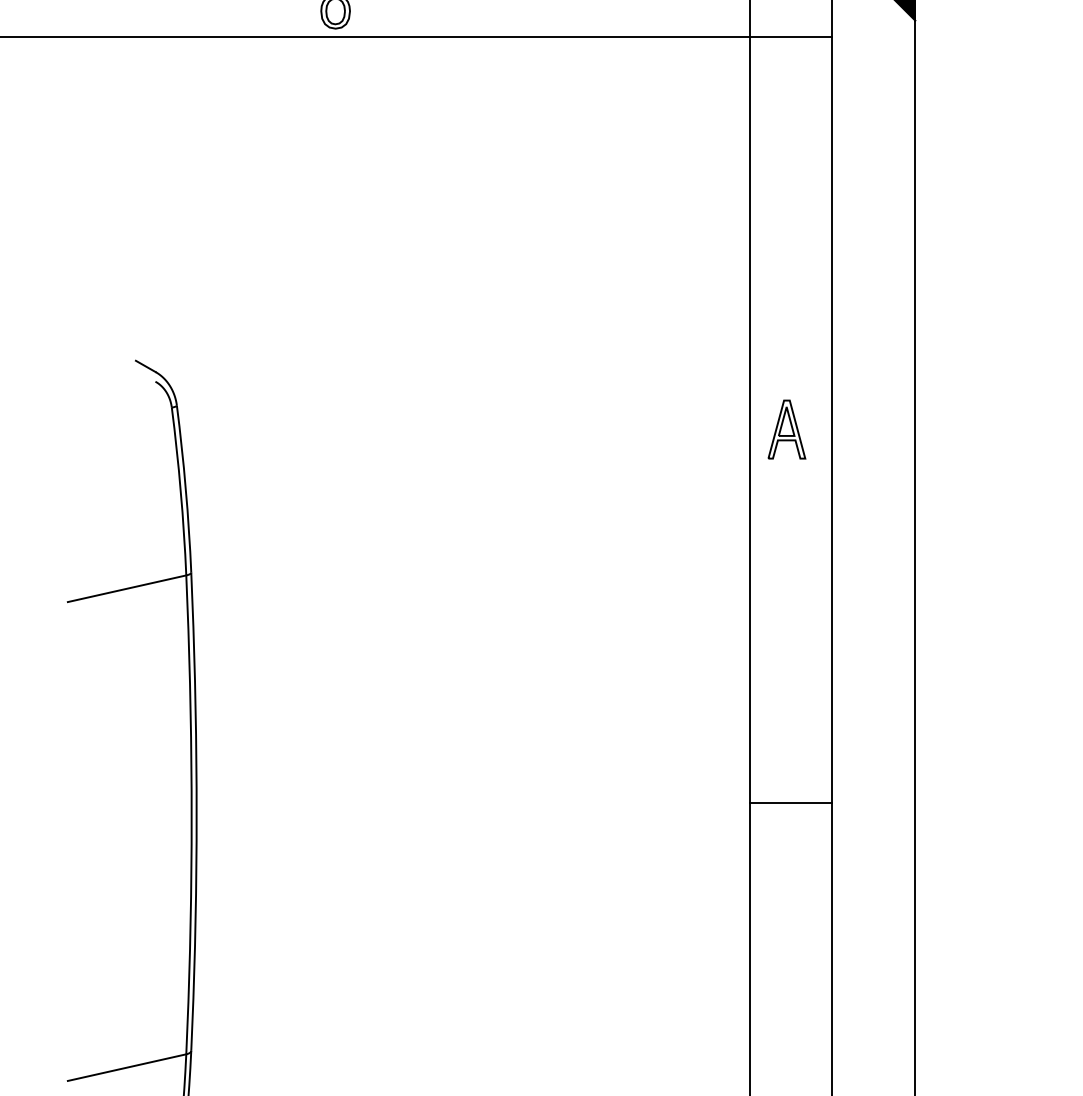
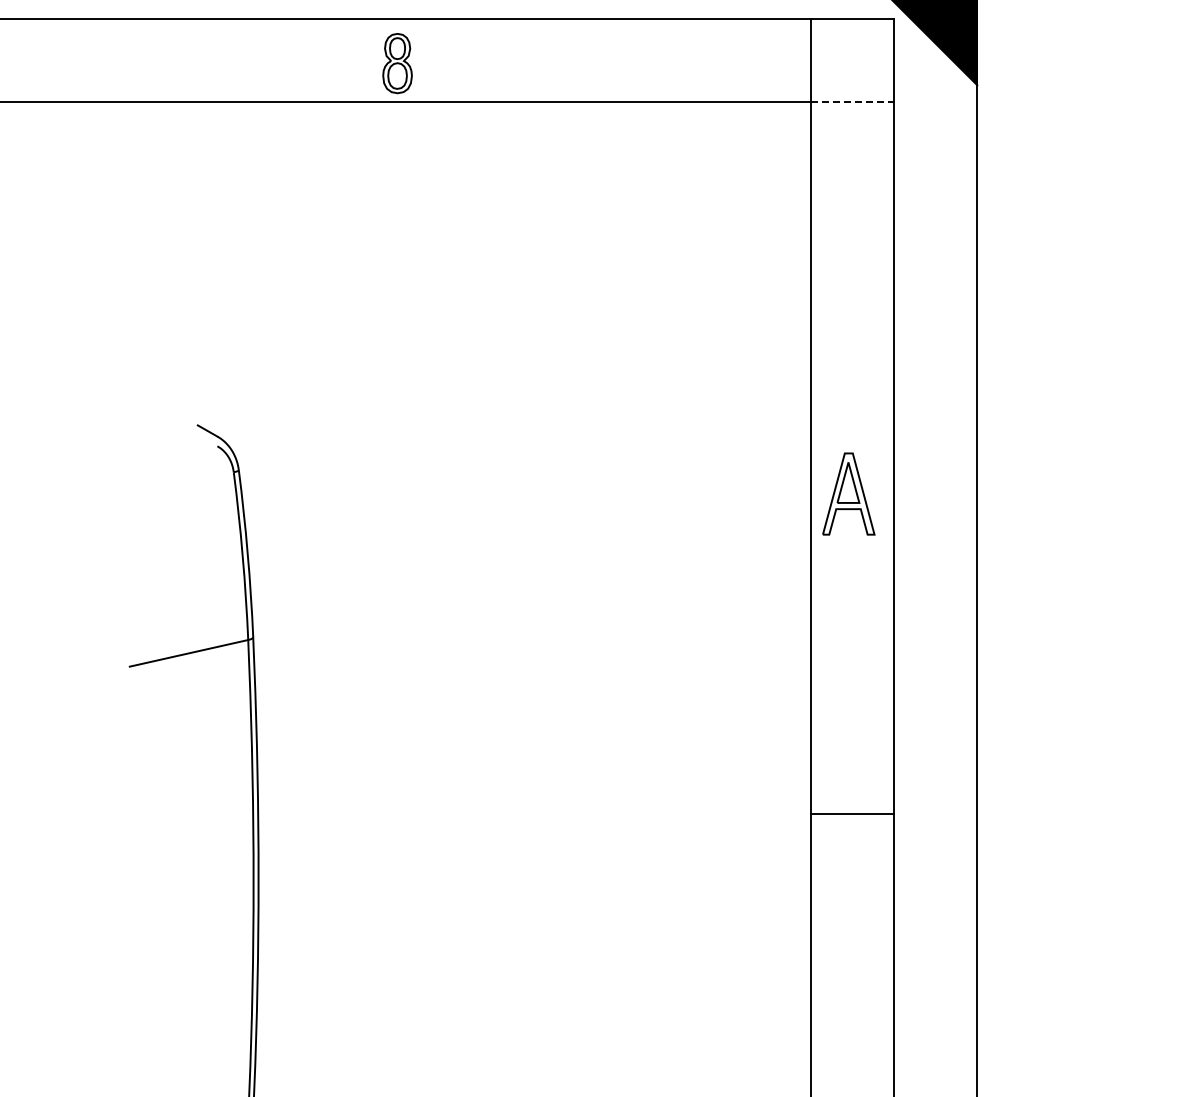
line: (791, 36) -> (853, 101), solid -> dashed
part: (786, 429) -> (848, 494), size x1.4
line: (790, 802) -> (852, 814), moved

